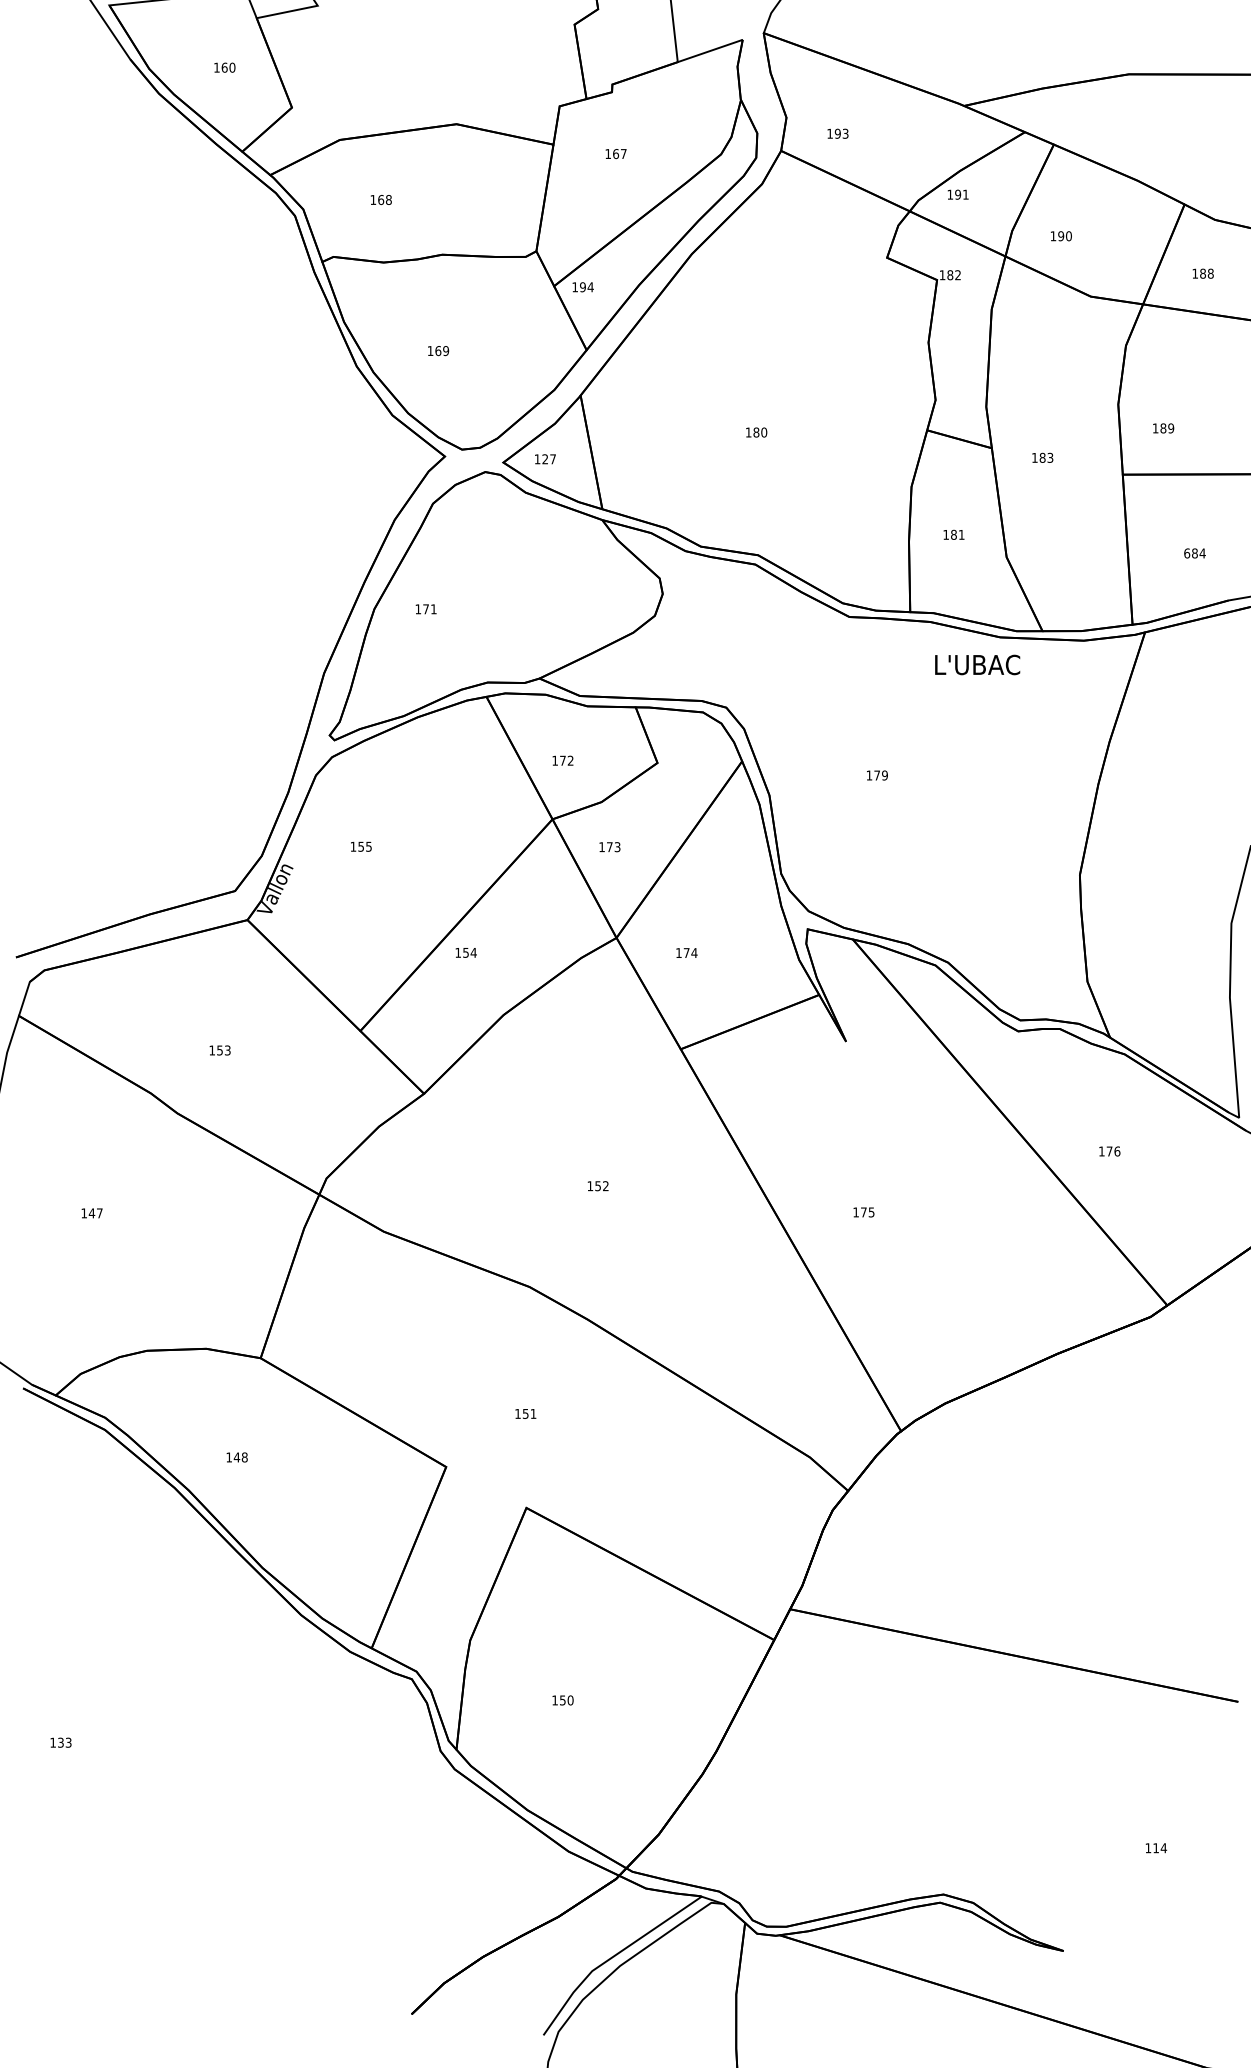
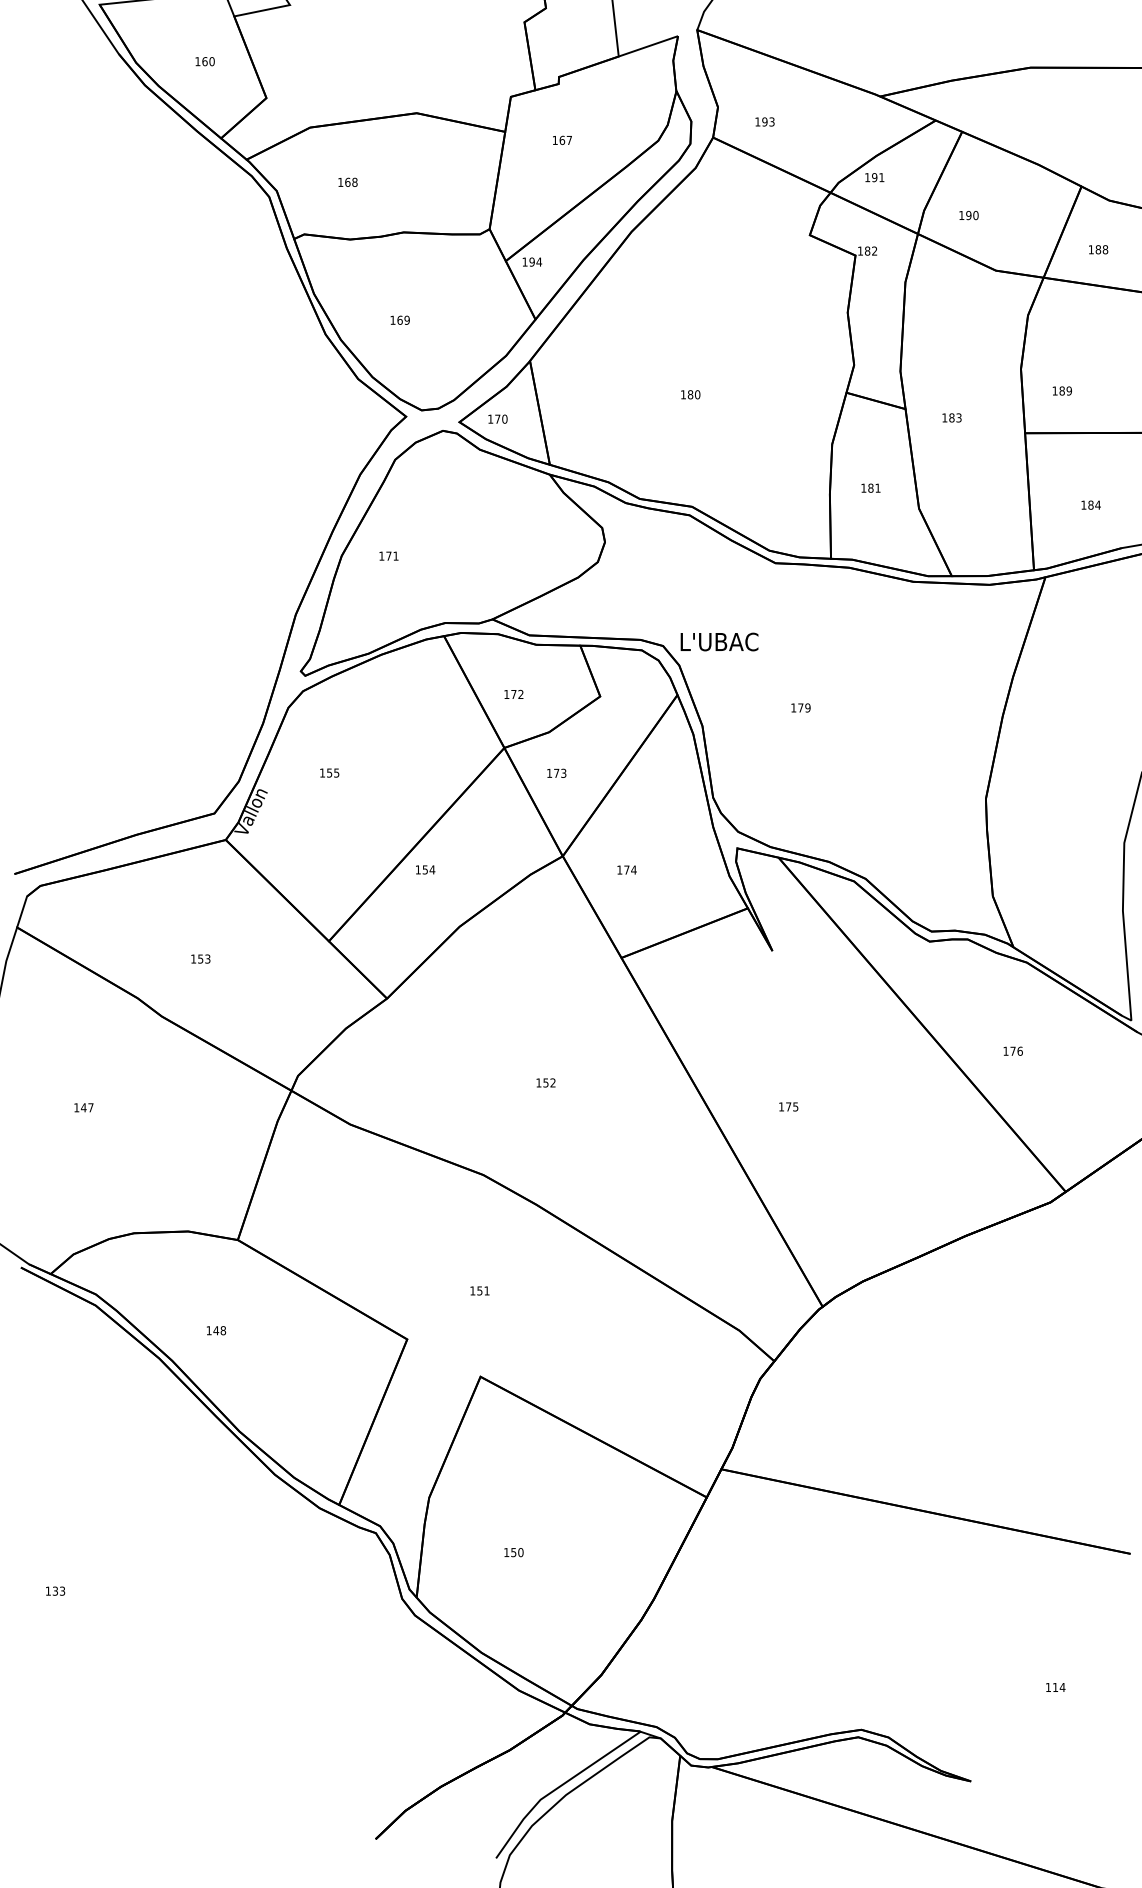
text: (549, 458) -> (501, 418), 127 -> 170
text: (1186, 552) -> (1083, 504), 684 -> 184
text: (977, 664) -> (719, 641), moved

